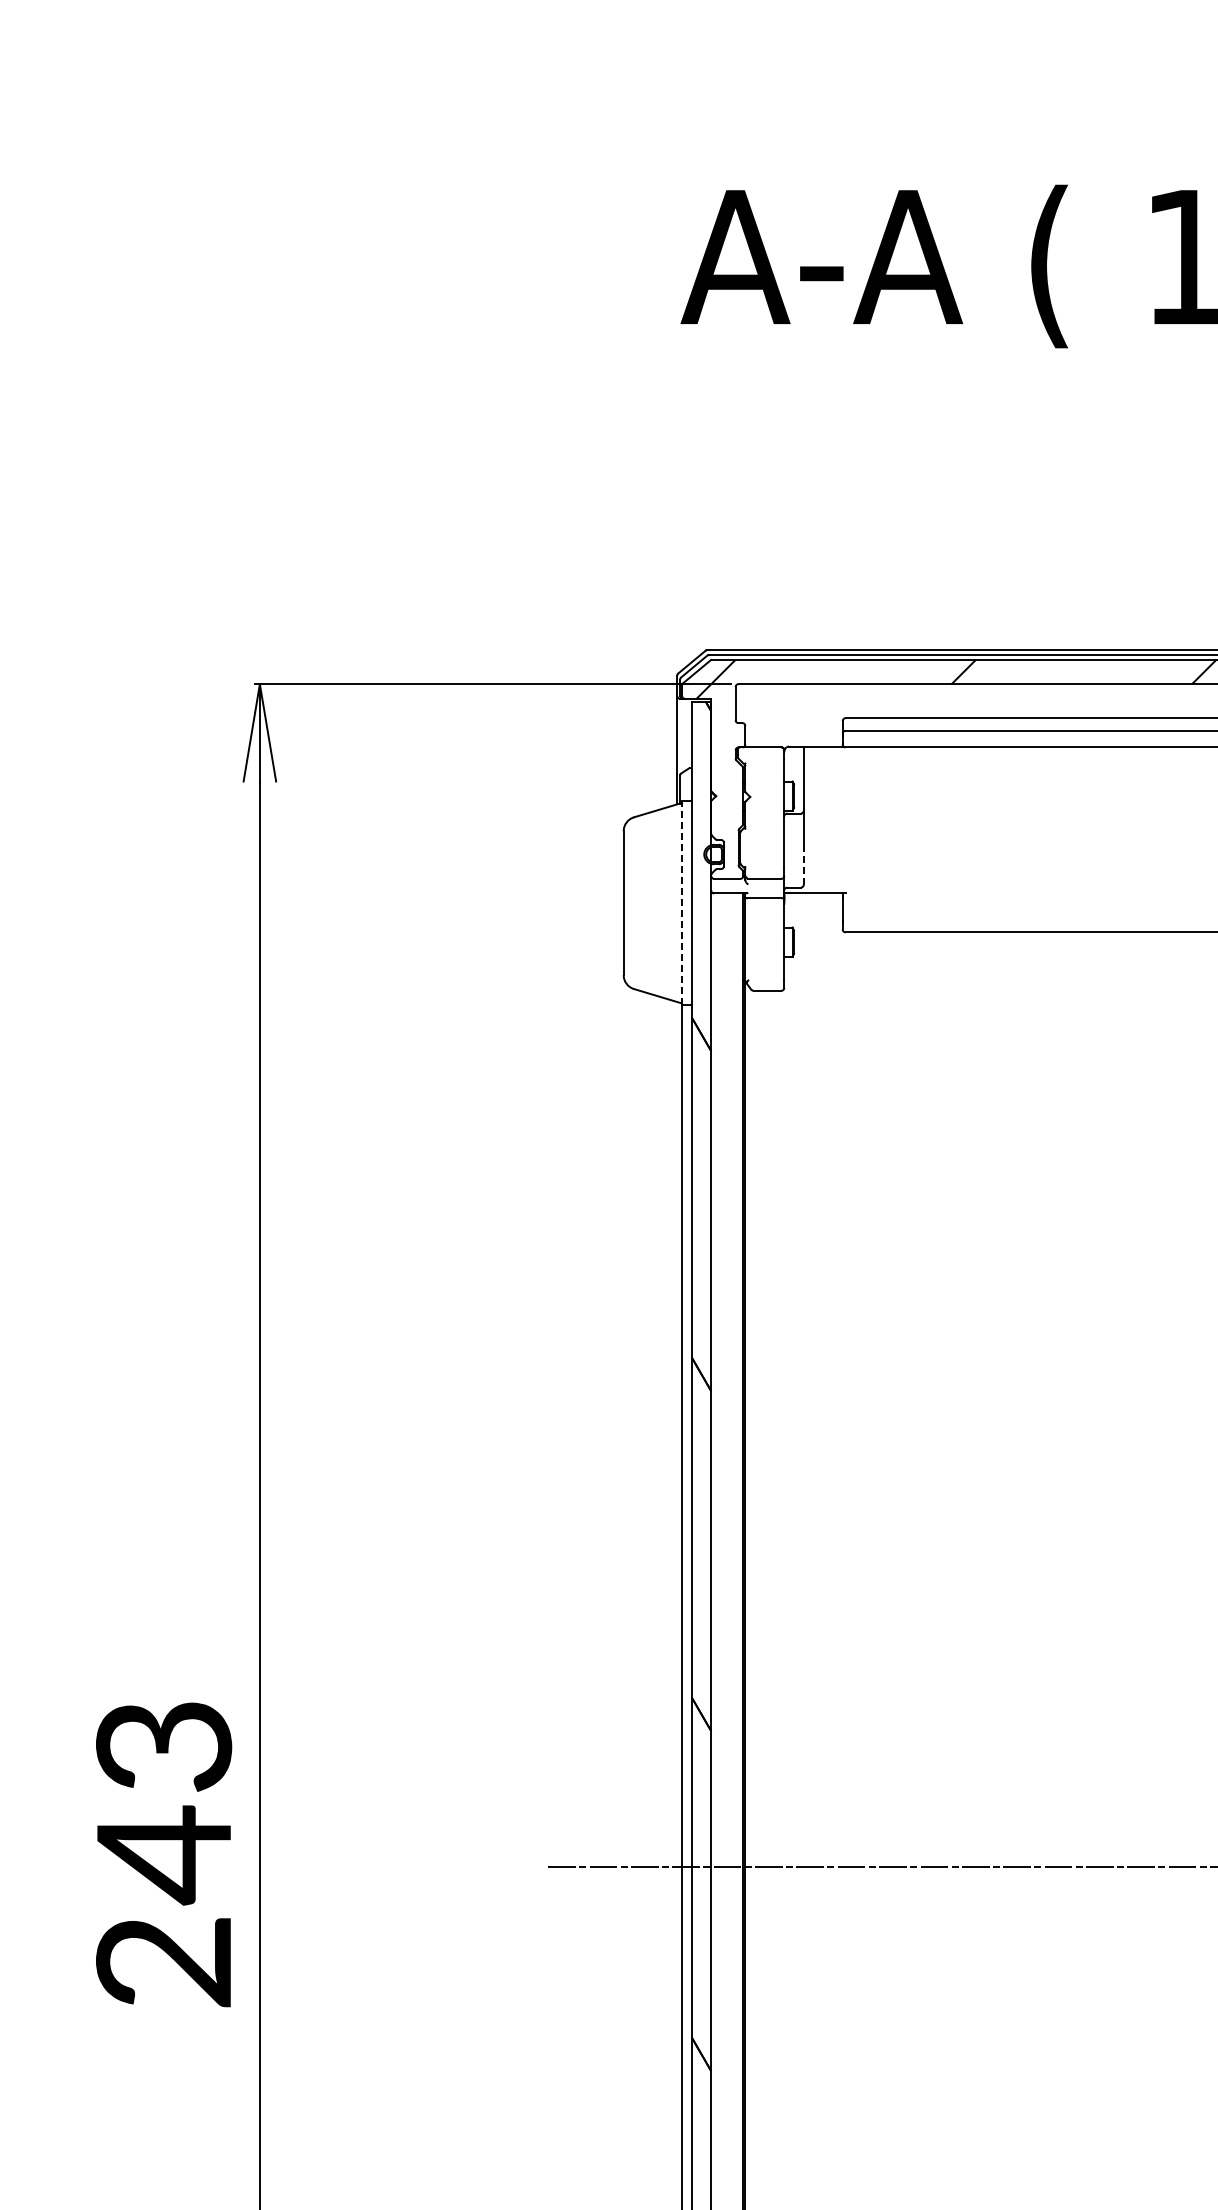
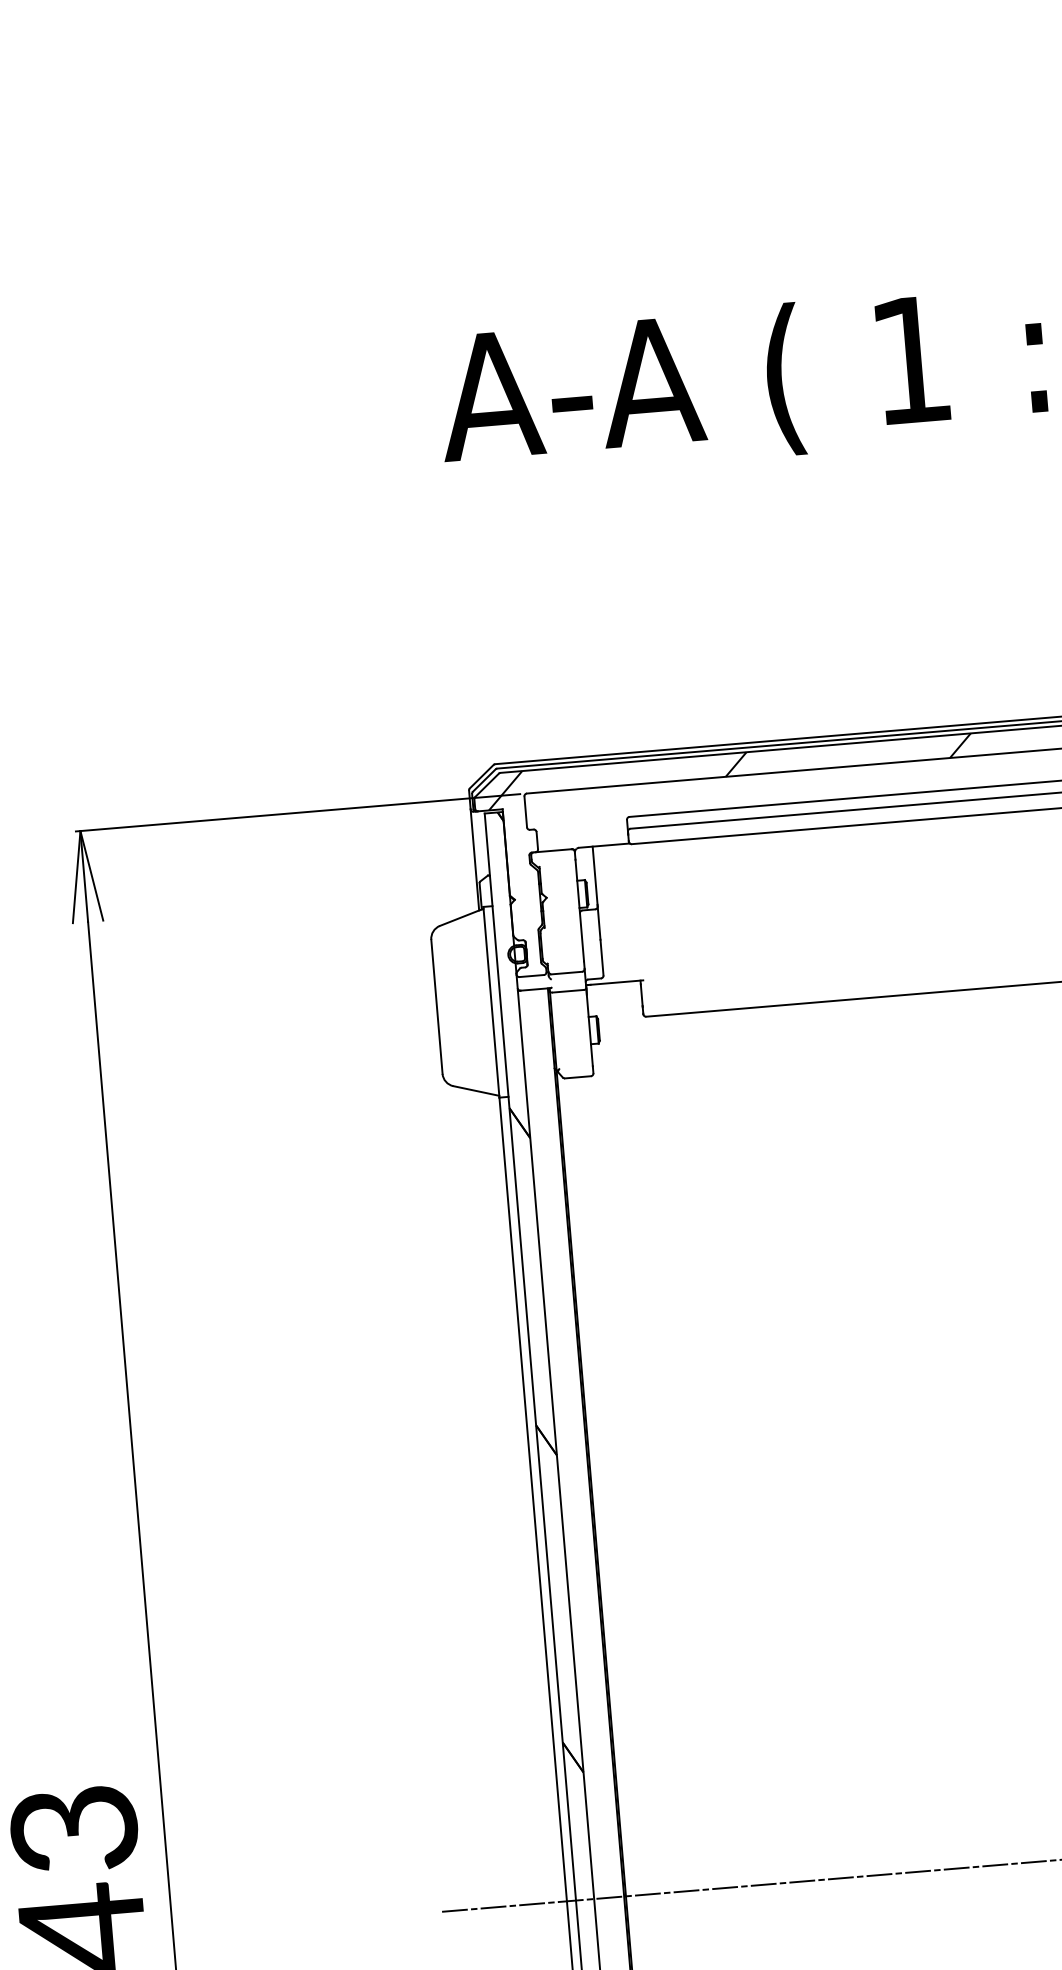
line: (803, 865) -> (601, 957), dashed -> solid
line: (682, 902) -> (491, 1001), dashed -> solid

